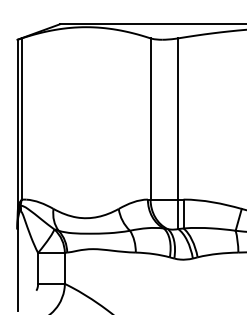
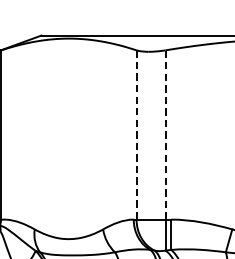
line: (150, 118) -> (136, 134), solid -> dashed
line: (178, 118) -> (165, 134), solid -> dashed

